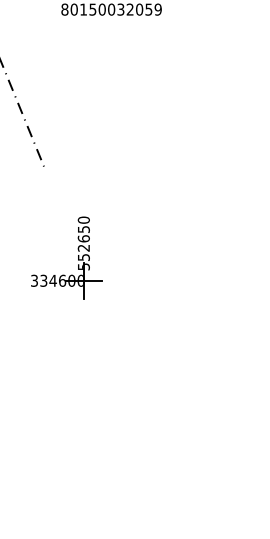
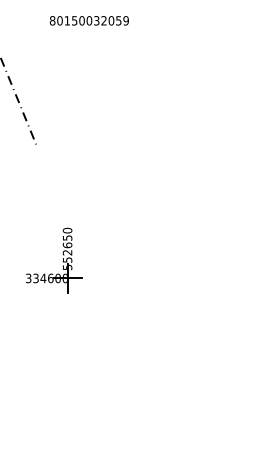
part: (78, 258) -> (63, 260), moved

